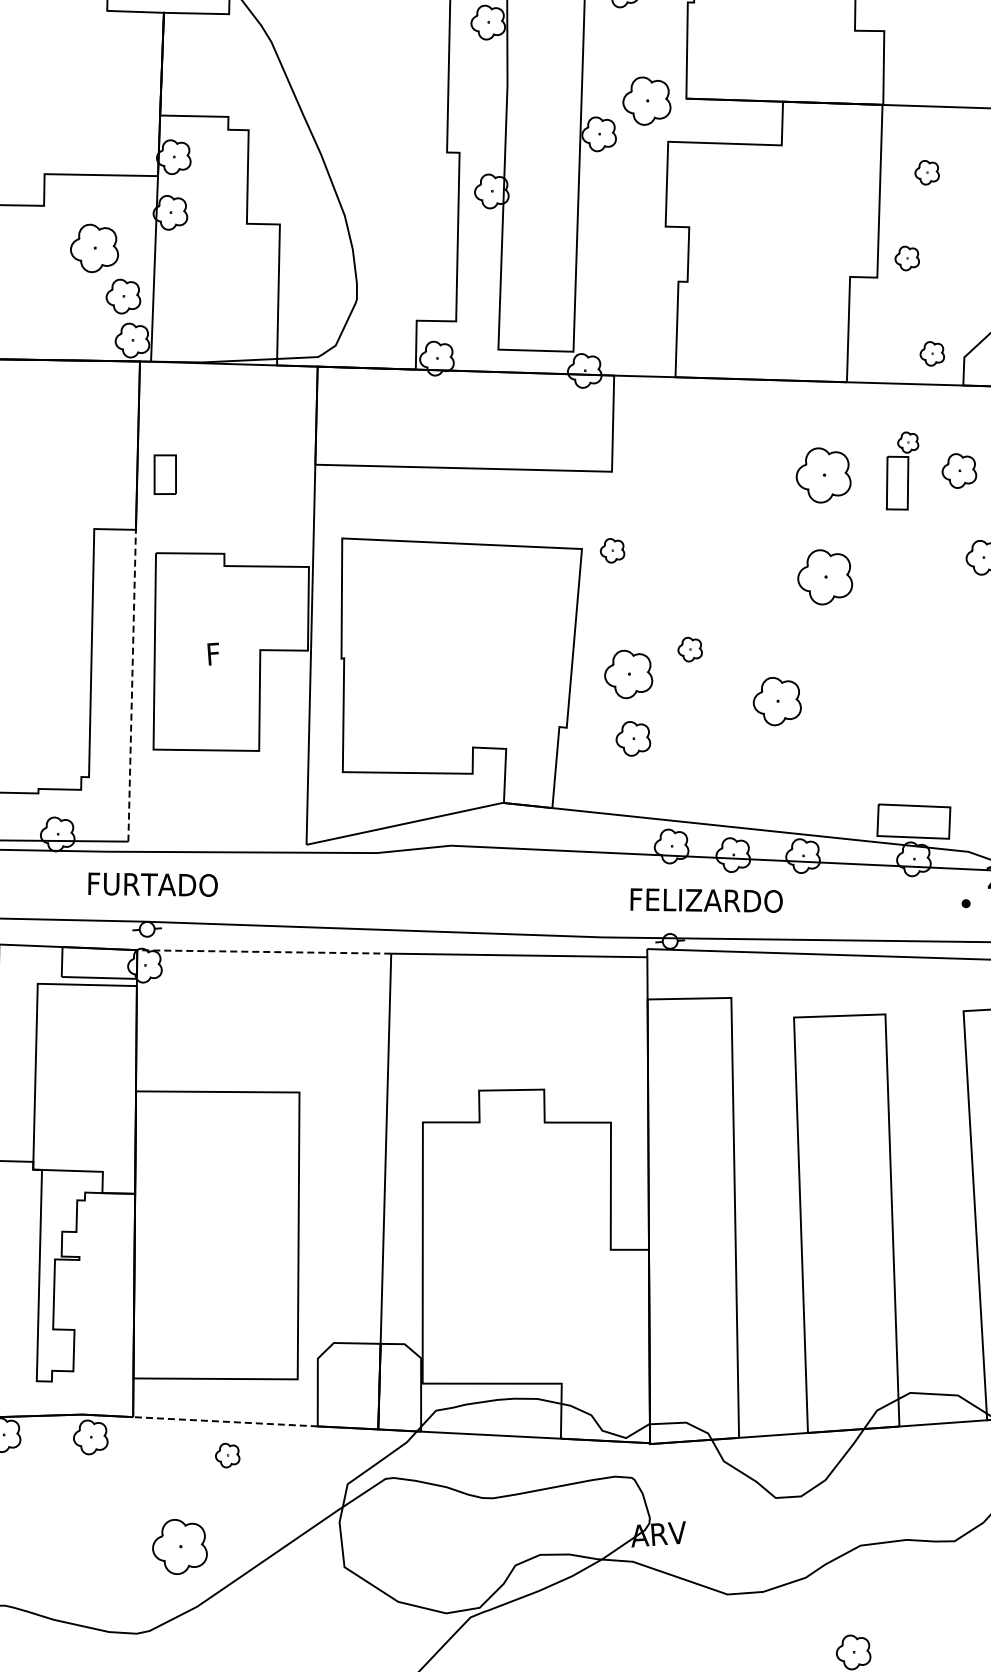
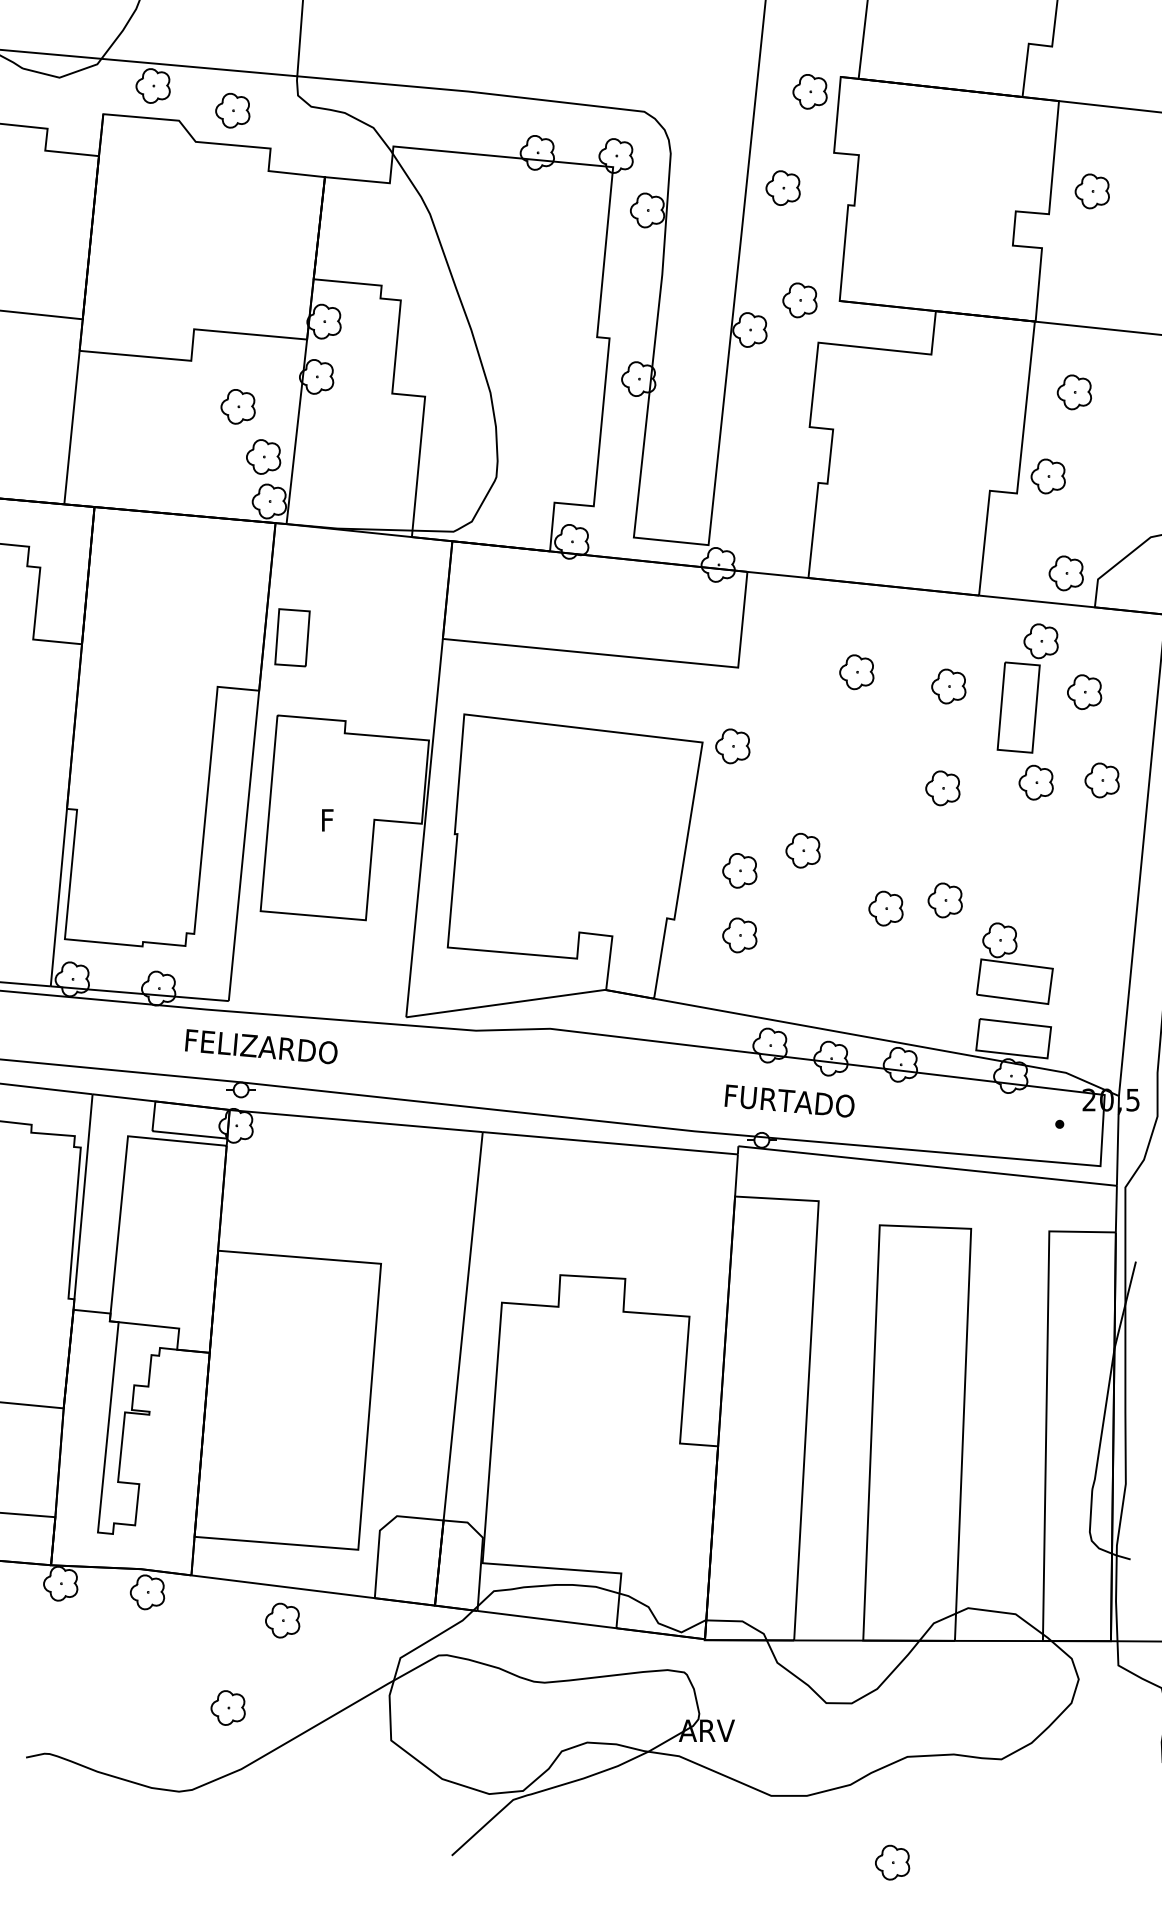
part: (646, 101) -> (799, 300), size x0.71
part: (926, 172) -> (1073, 392), size x1.43
part: (93, 247) -> (237, 406), size x0.71
part: (906, 258) -> (1047, 476), size x1.43
part: (931, 353) -> (1065, 573), size x1.43
part: (730, 467) -> (856, 672), added
part: (902, 471) -> (1027, 688), size x1.67
part: (165, 474) -> (292, 637), size x1.43
part: (823, 475) -> (948, 686), size x0.62
part: (612, 550) -> (732, 746), size x1.43
part: (916, 564) -> (1035, 782), added
part: (824, 577) -> (942, 788), size x0.62
part: (689, 649) -> (802, 850), size x1.43
part: (628, 673) -> (739, 870), size x0.71
line: (131, 685) -> (243, 845), dashed -> solid
part: (834, 688) -> (944, 900), added
part: (776, 701) -> (885, 908), size x0.71
part: (909, 746) -> (1014, 963), added
text: (171, 885) -> (268, 1047), FURTADO -> FELIZARDO
text: (713, 900) -> (808, 1102), FELIZARDO -> FURTADO
line: (263, 952) -> (355, 1121), dashed -> solid
line: (224, 1421) -> (282, 1586), dashed -> solid
part: (227, 1455) -> (282, 1620), size x1.43
part: (178, 1546) -> (227, 1707), size x0.62

